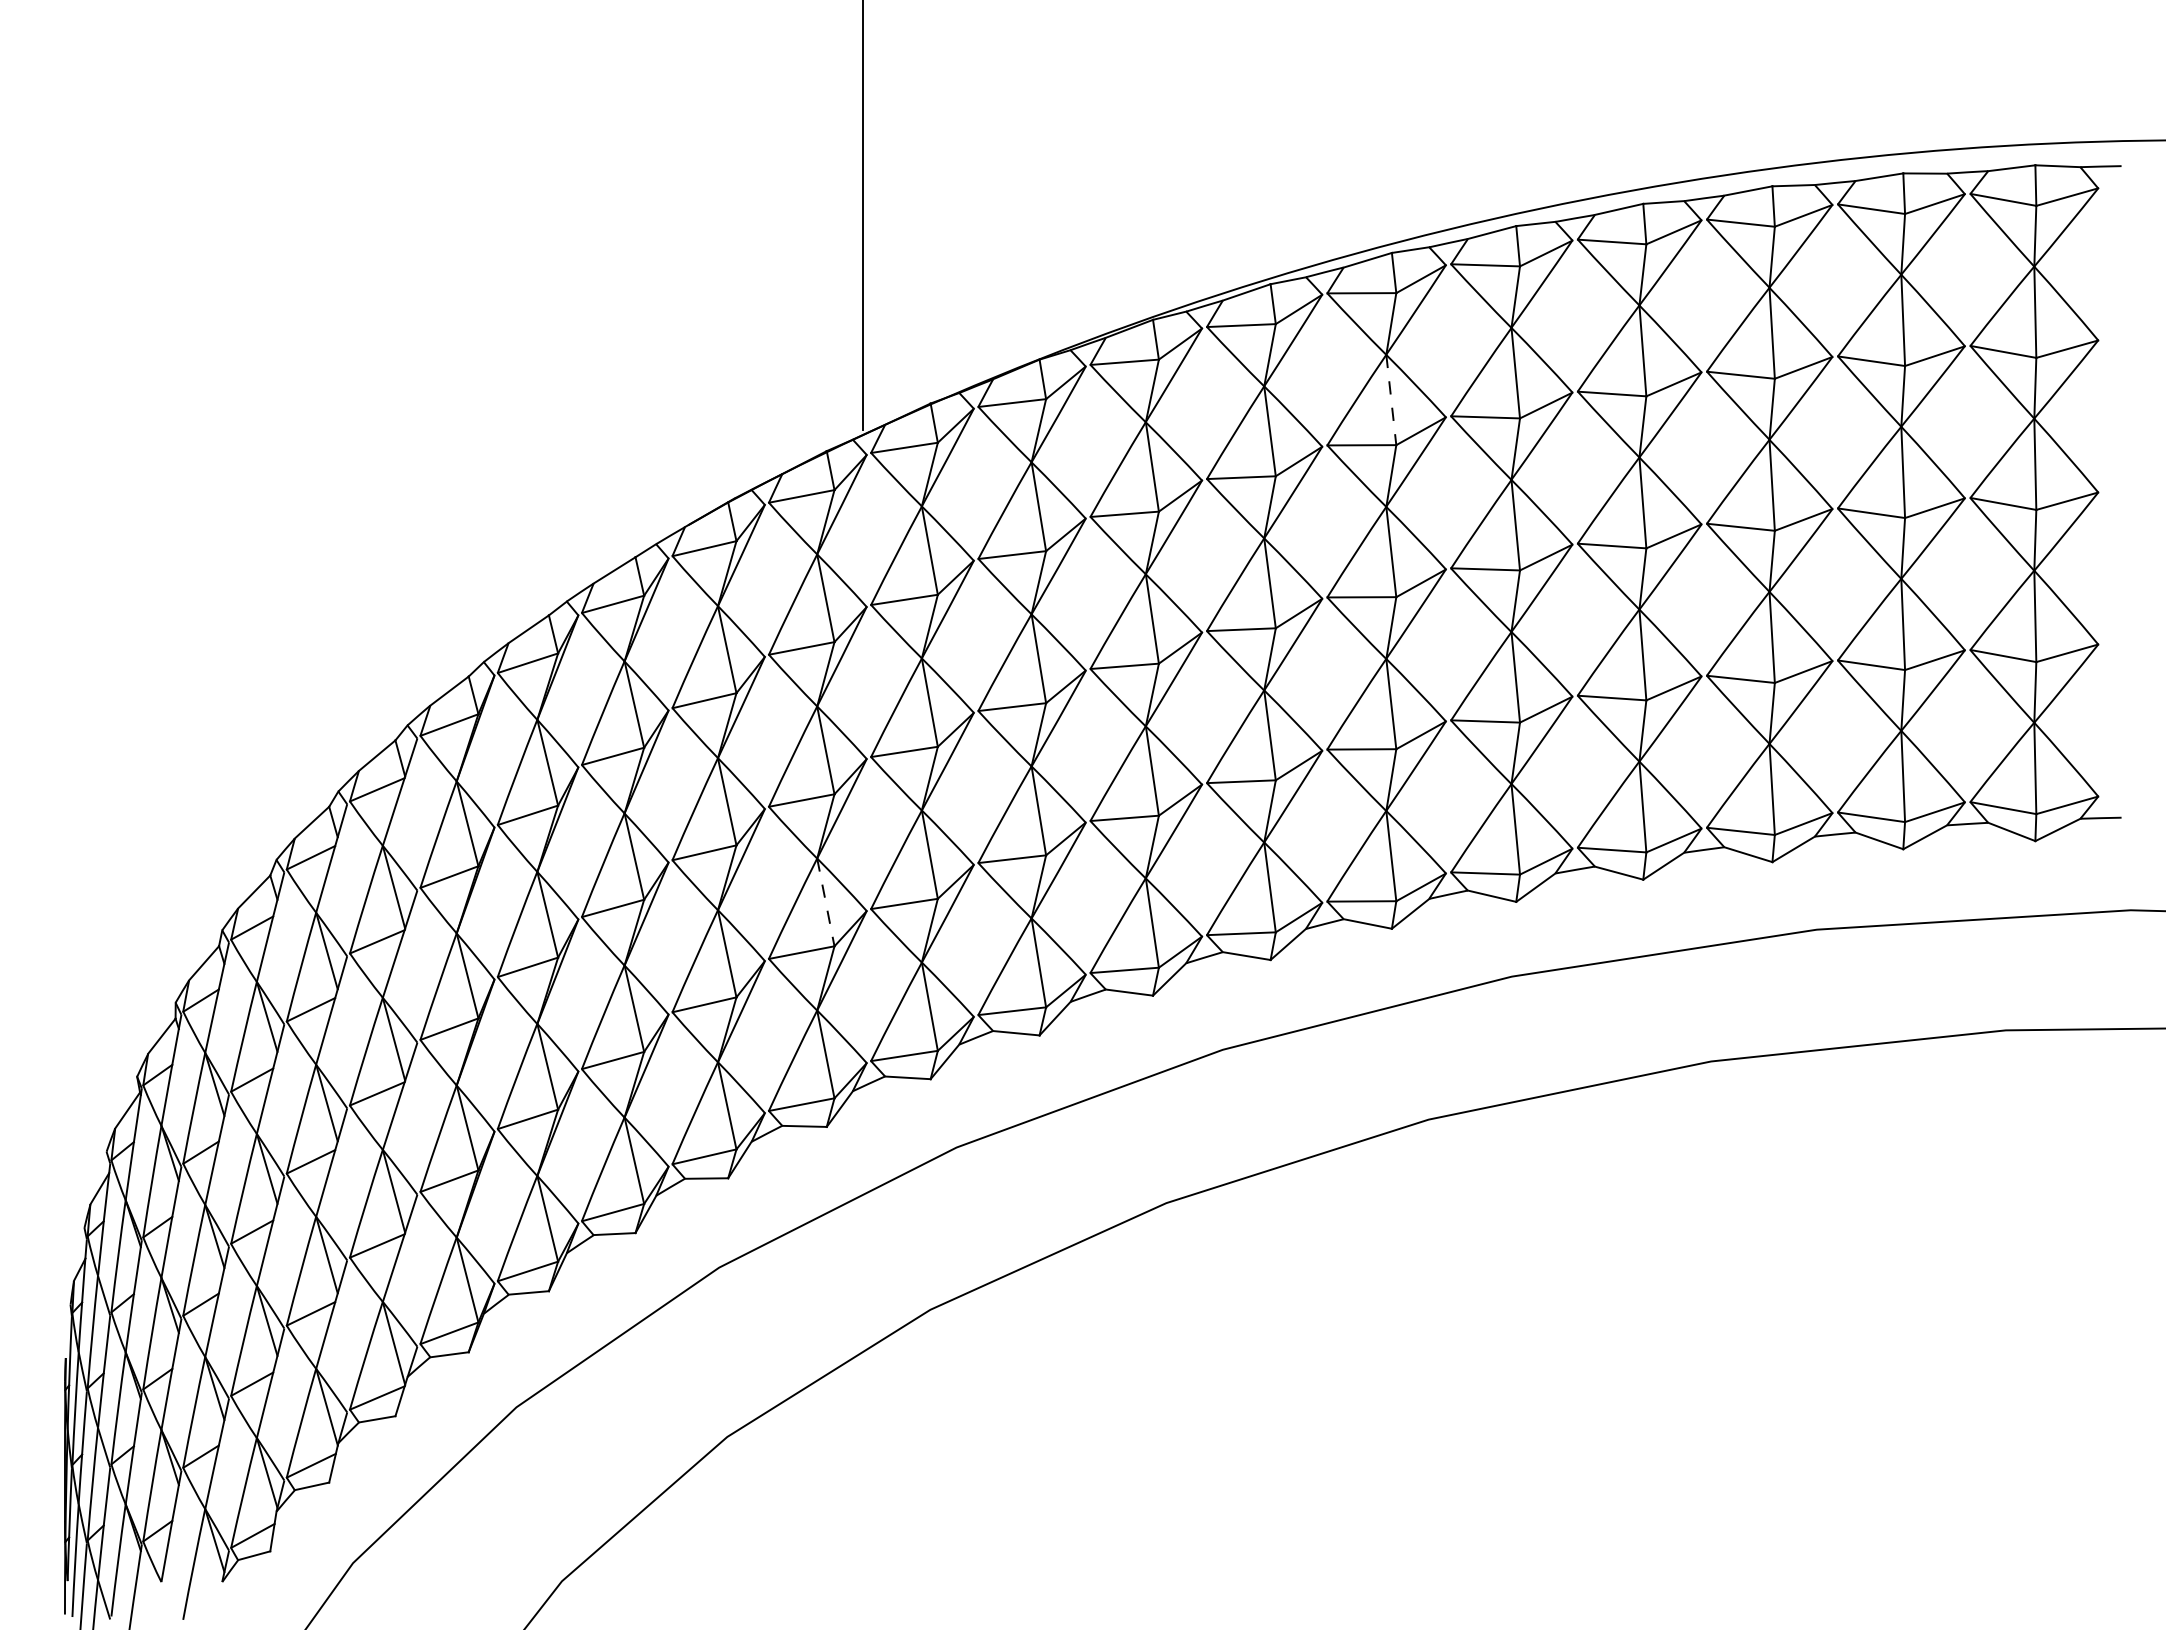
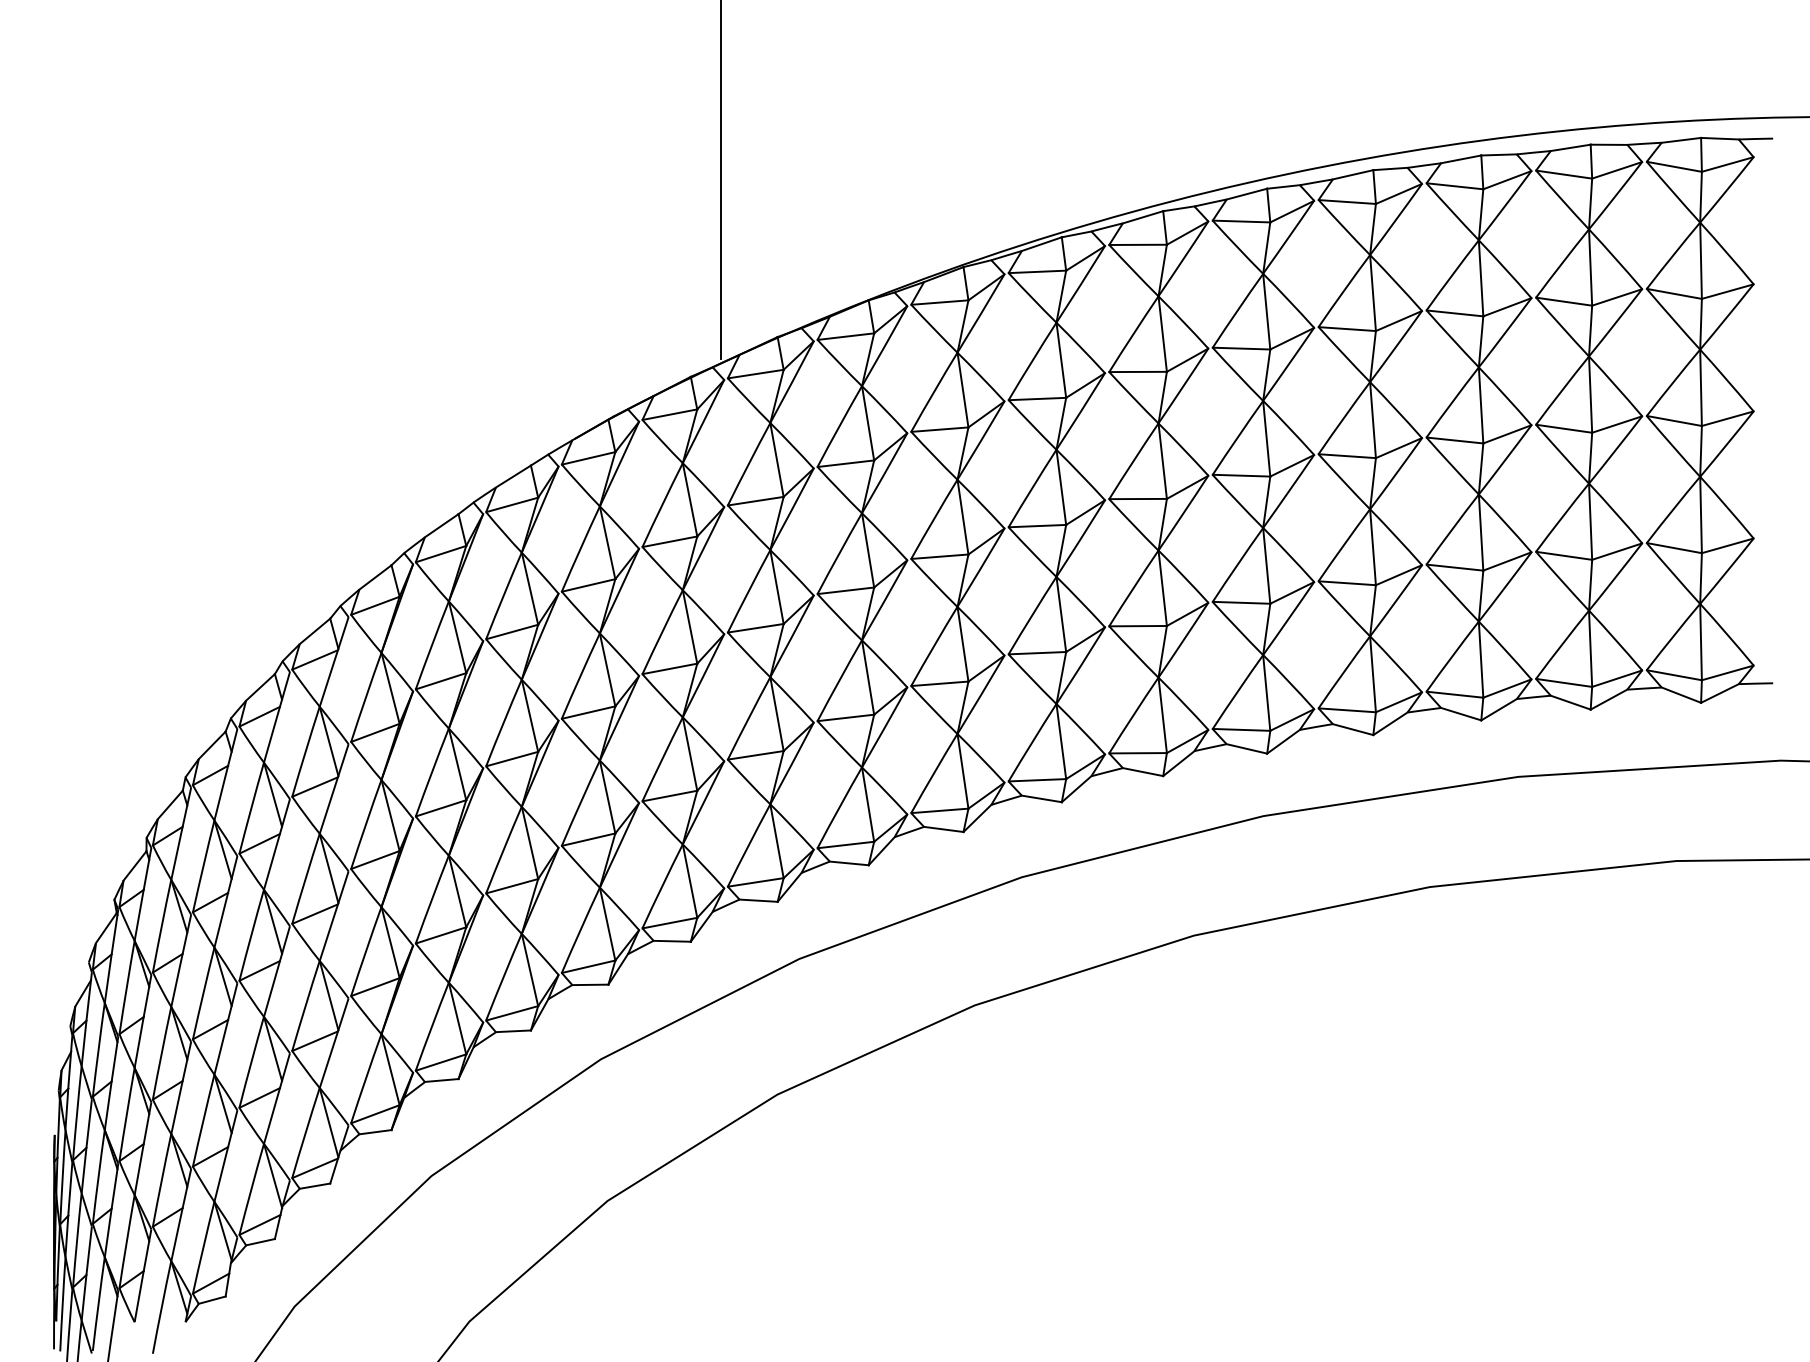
line: (1391, 400) -> (1162, 334), dashed -> solid
line: (825, 902) -> (689, 754), dashed -> solid

